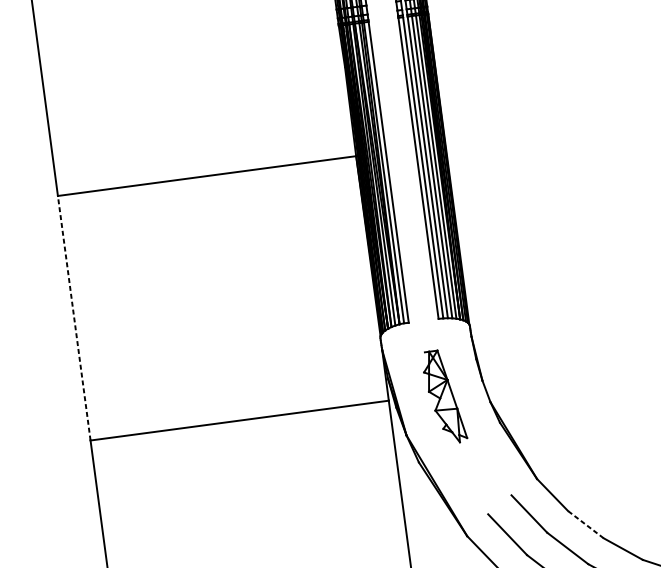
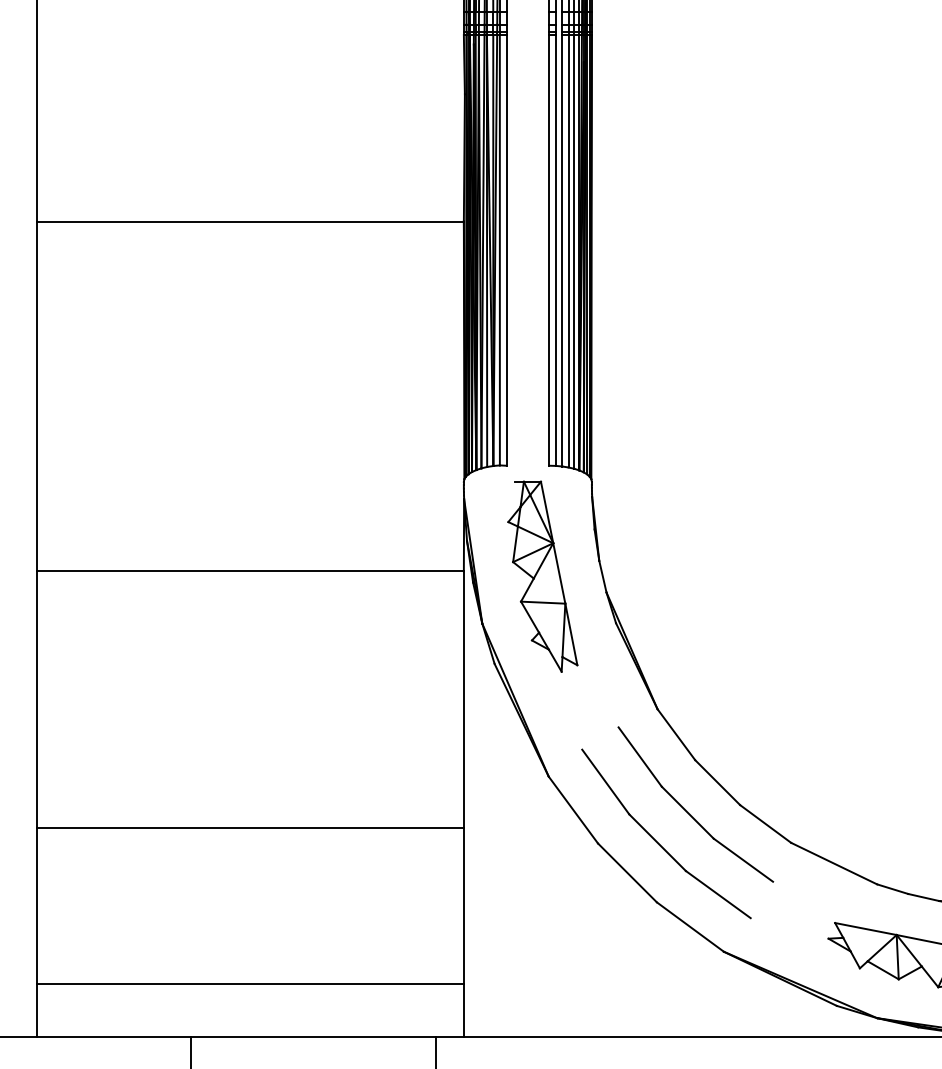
line: (74, 318) -> (37, 396), dashed -> solid
part: (444, 396) -> (542, 576), size x1.43
line: (585, 524) -> (717, 782), dashed -> solid

